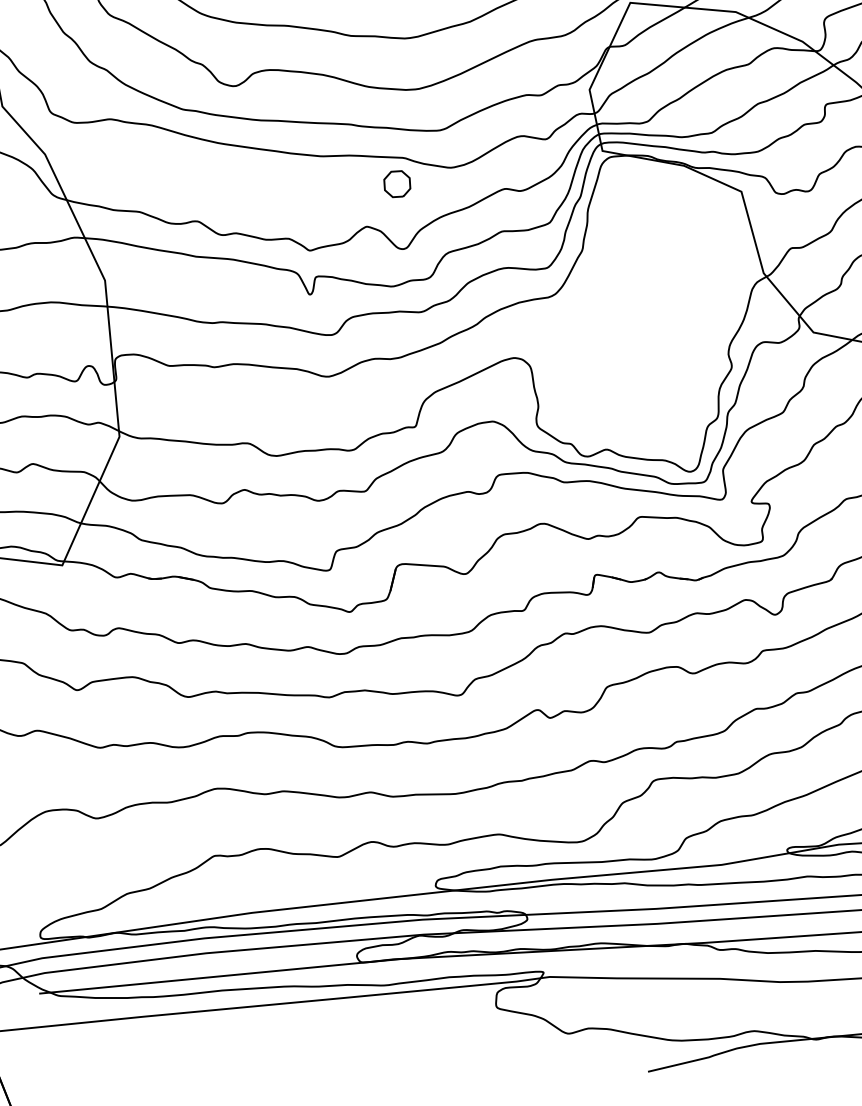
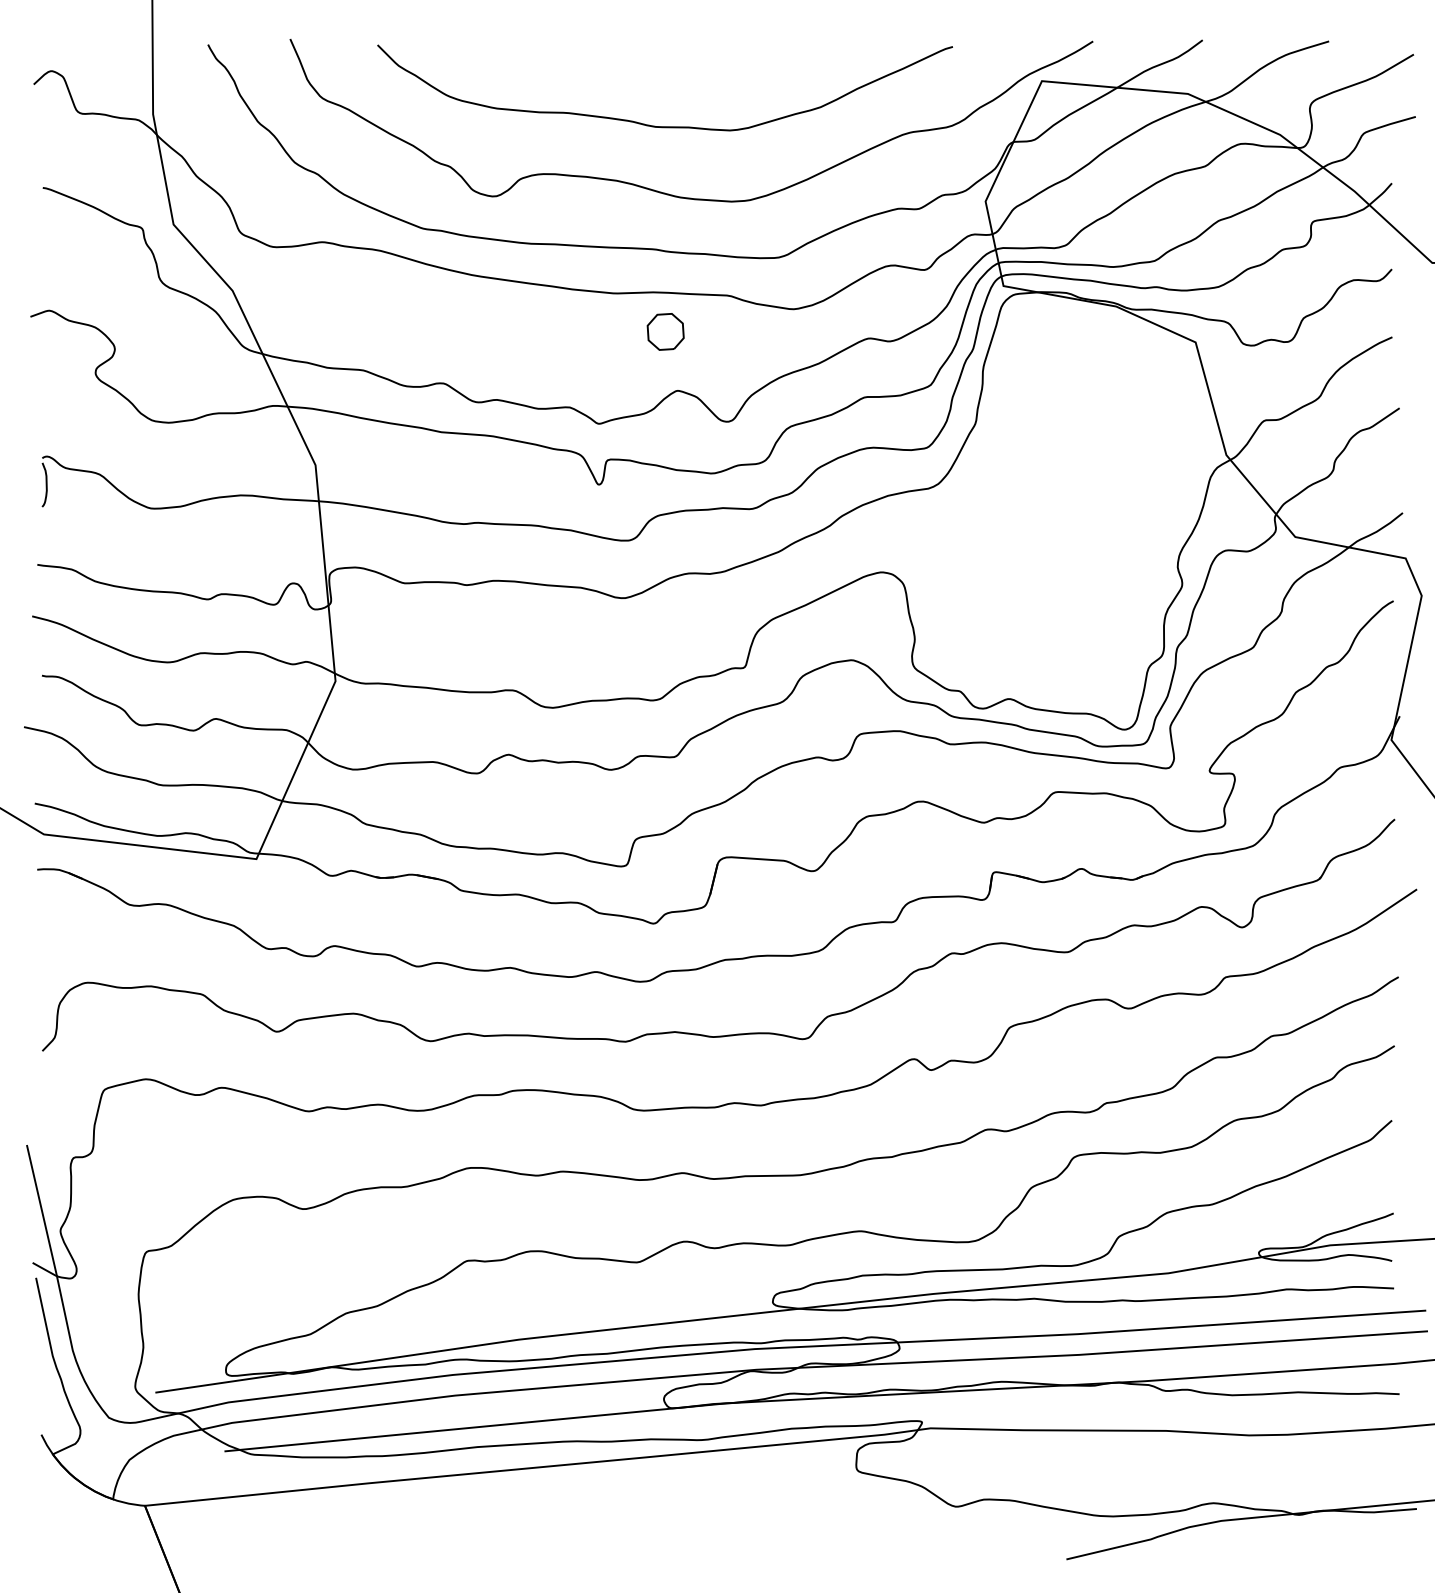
part: (397, 183) -> (665, 331), moved

